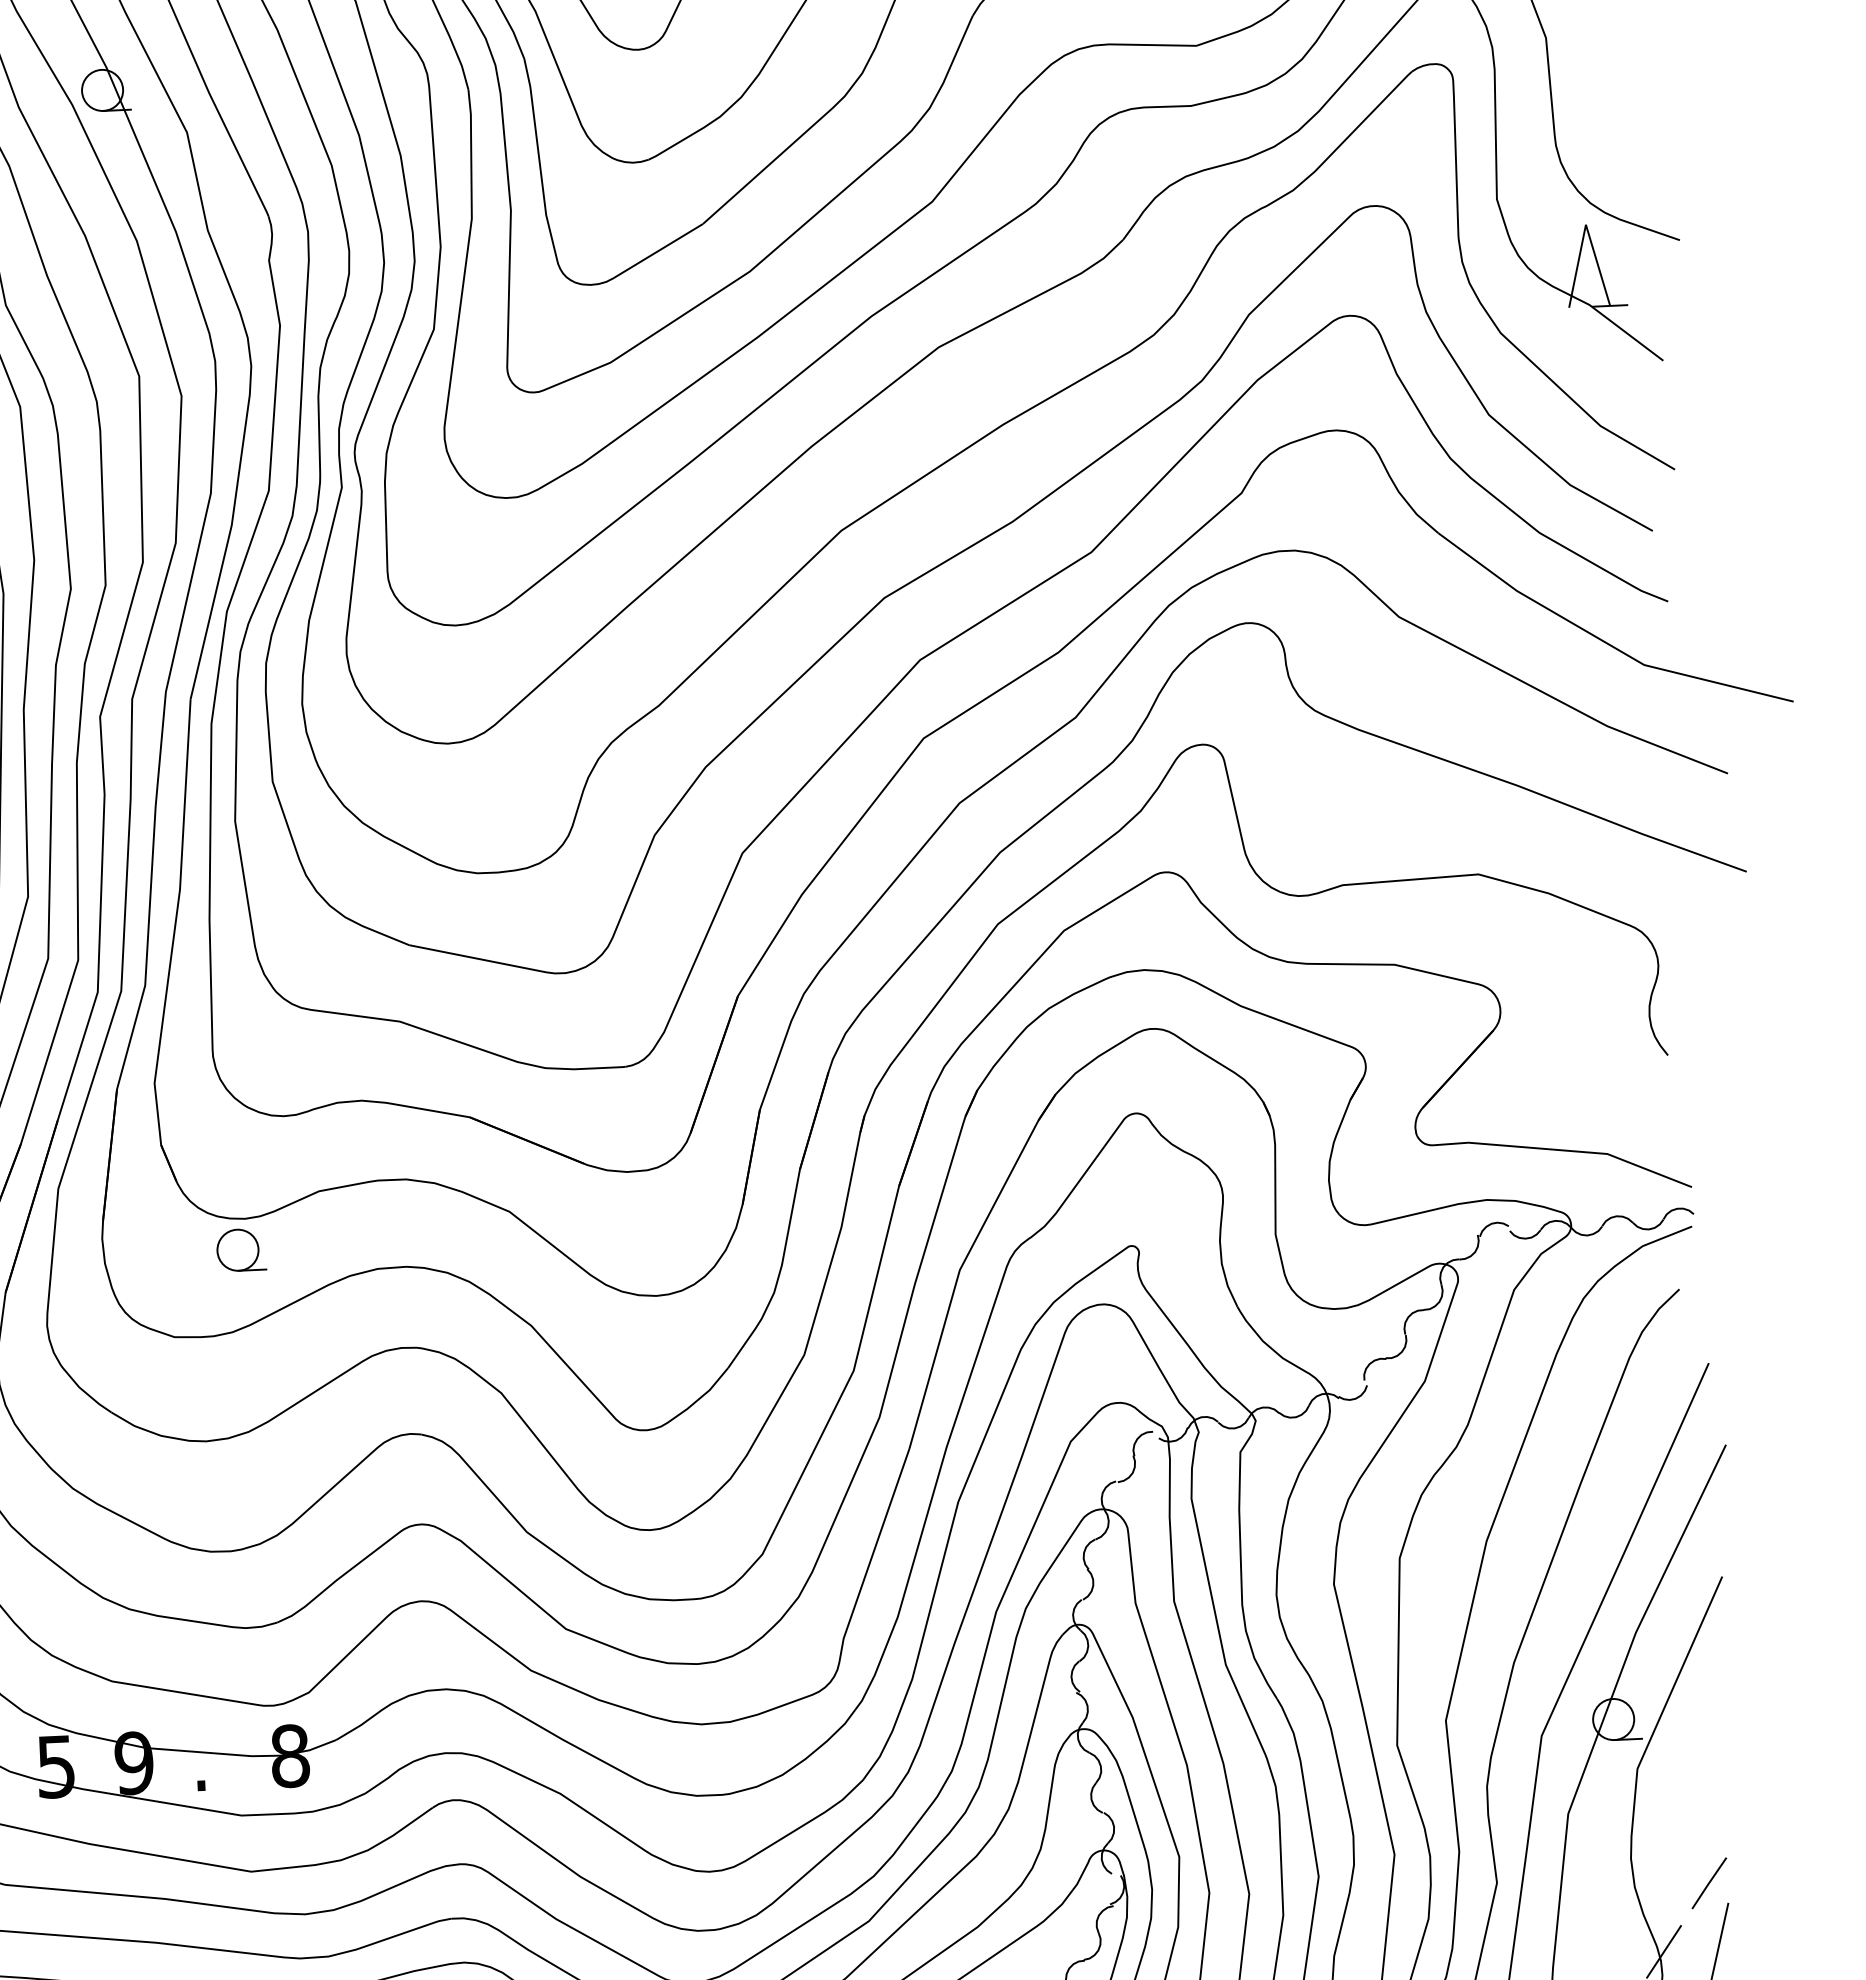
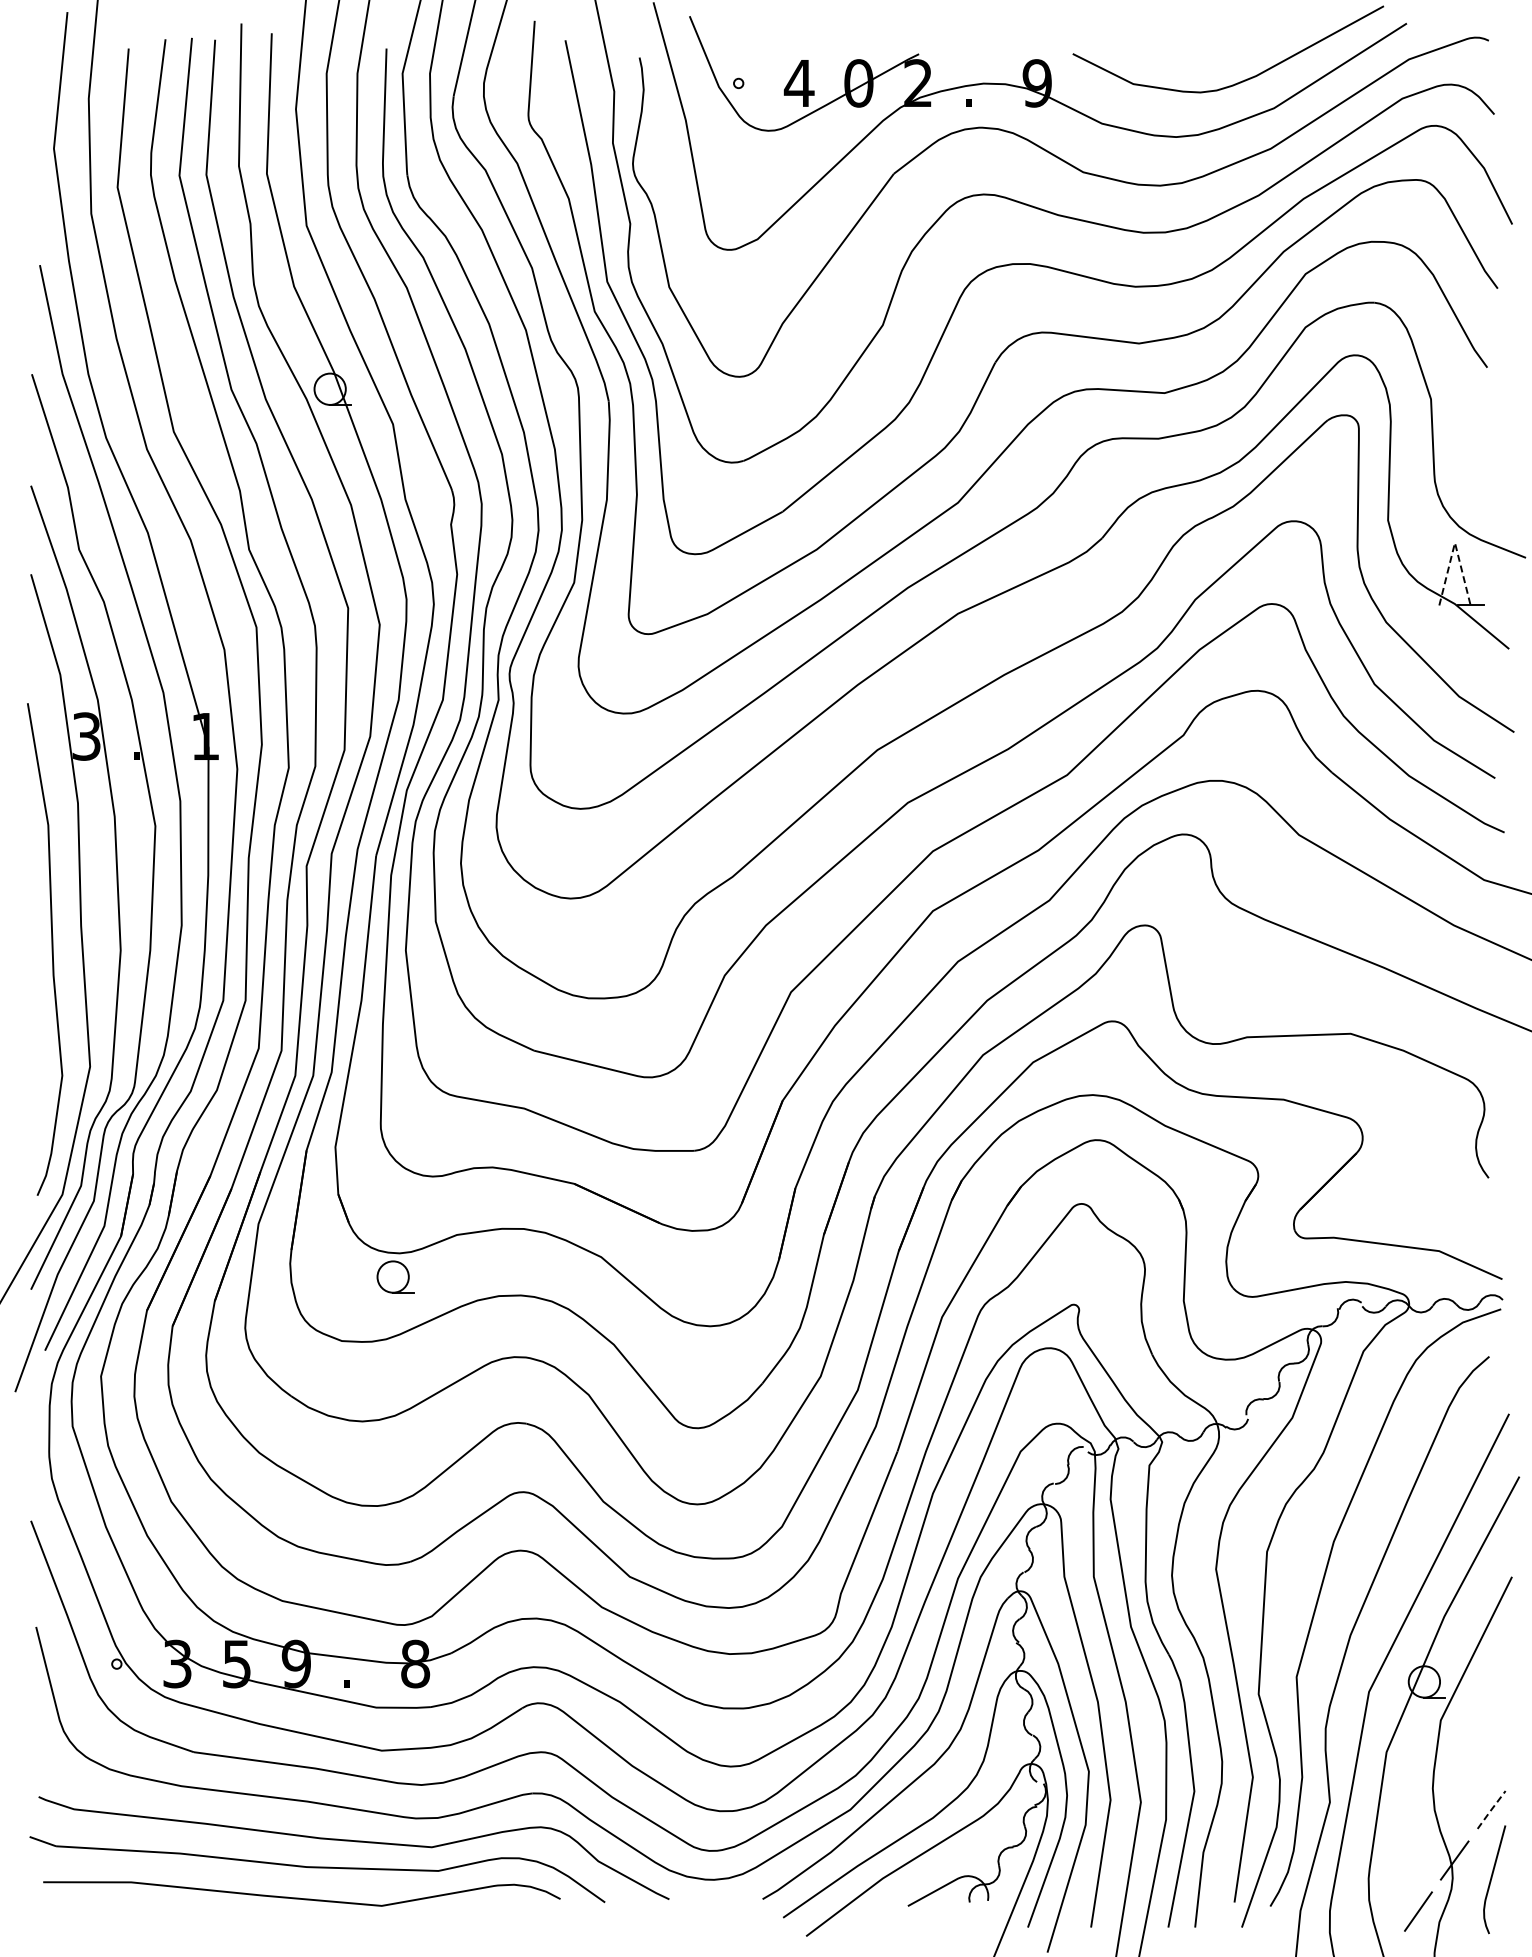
line: (1585, 224) -> (1454, 542), solid -> dashed
line: (1709, 1882) -> (1491, 1809), solid -> dashed

